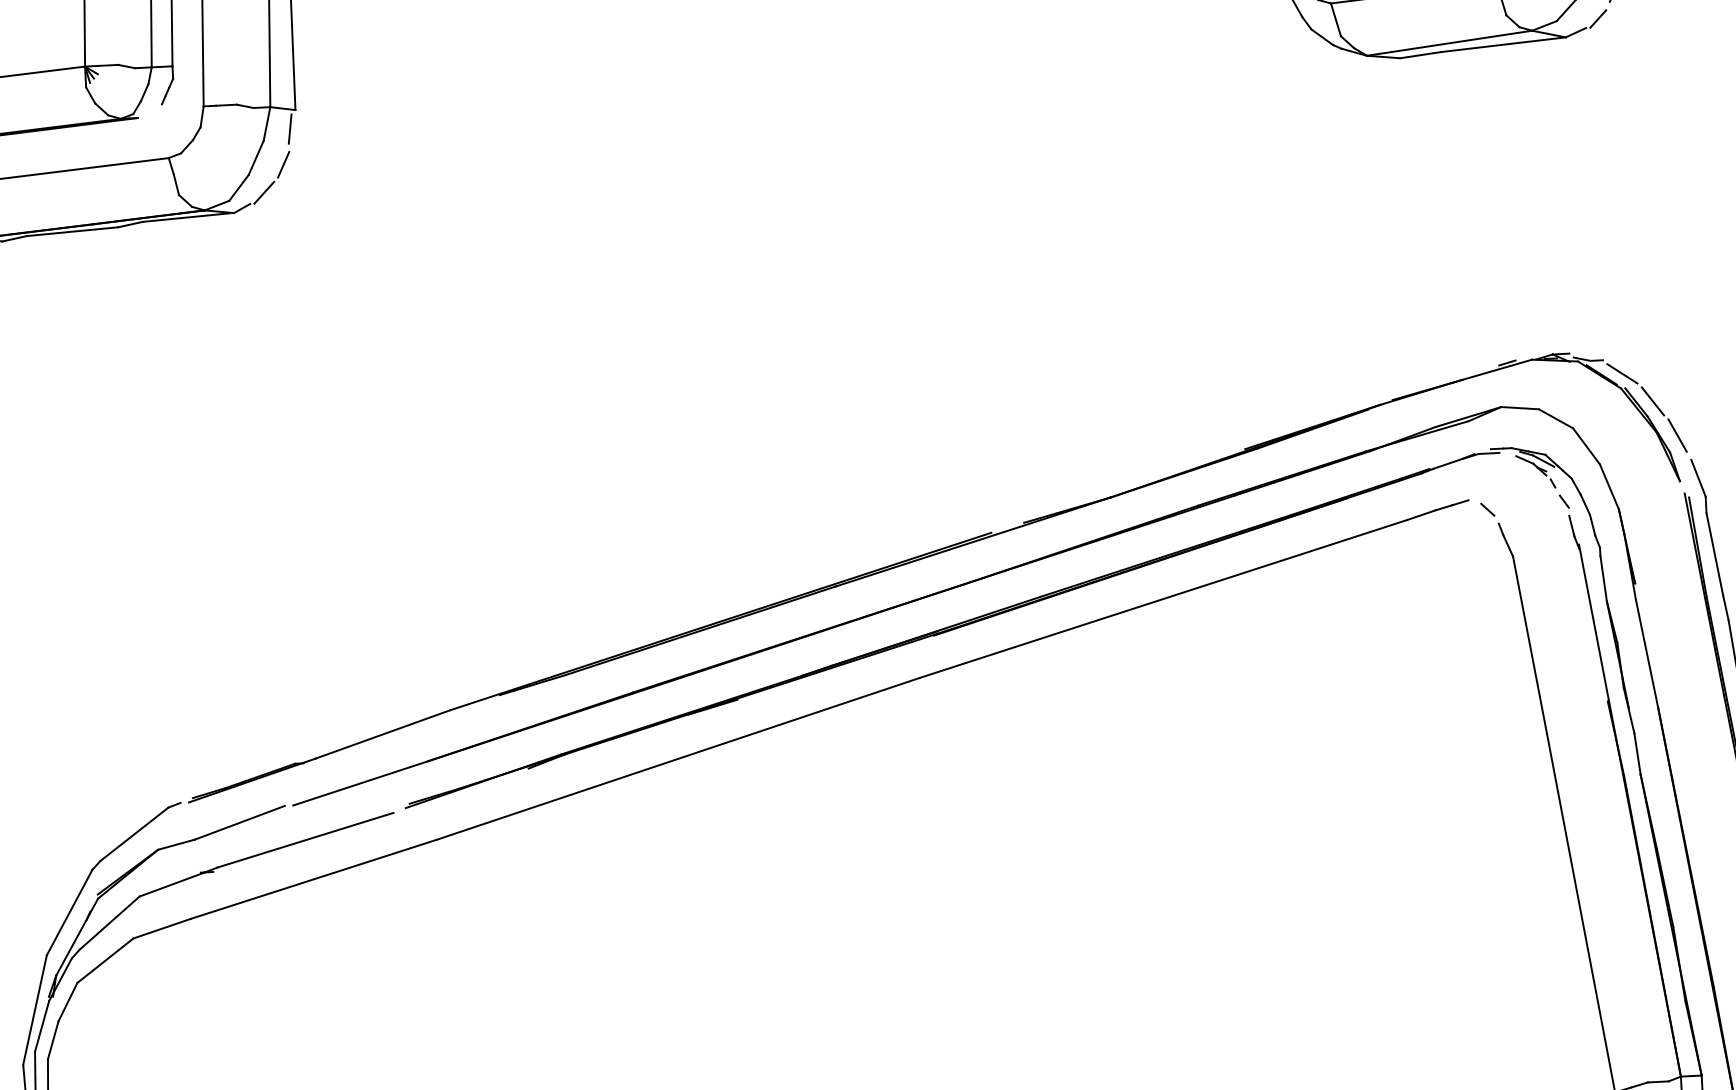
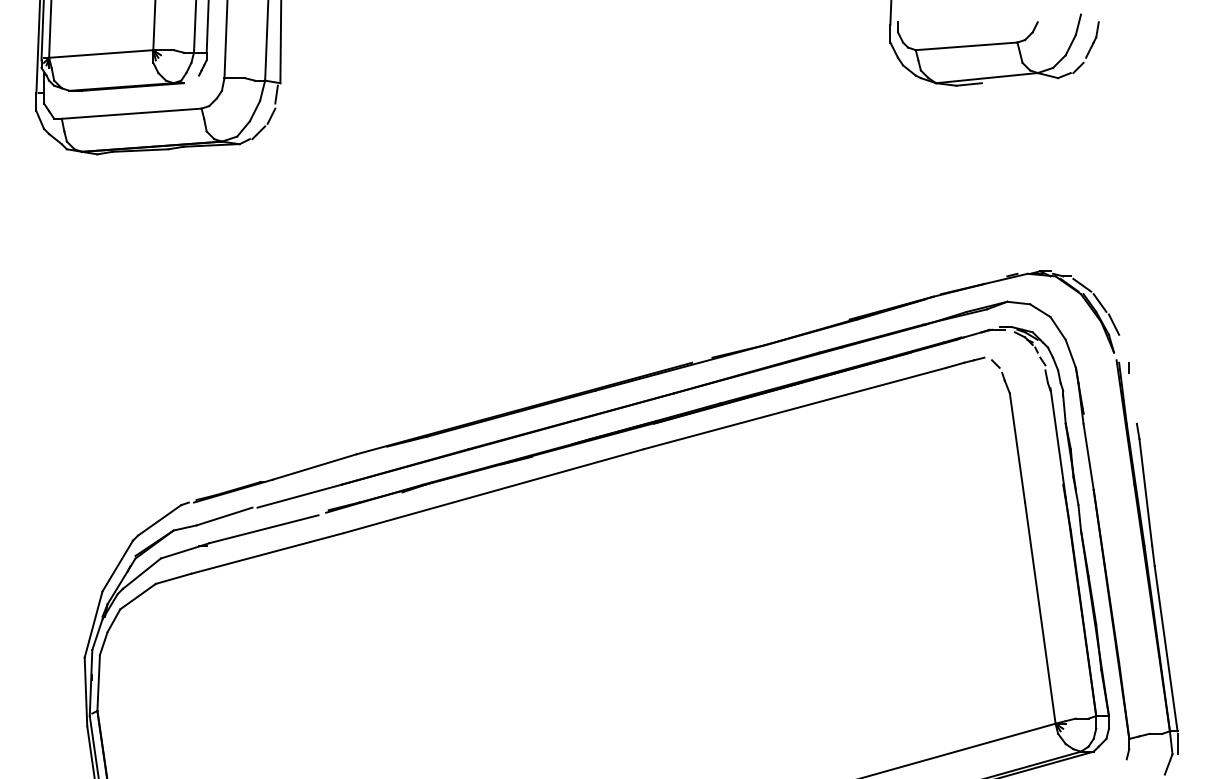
line: (1502, 44) -> (1019, 80), removed
line: (1698, 476) -> (1125, 350), removed
line: (1713, 553) -> (1132, 397), removed

